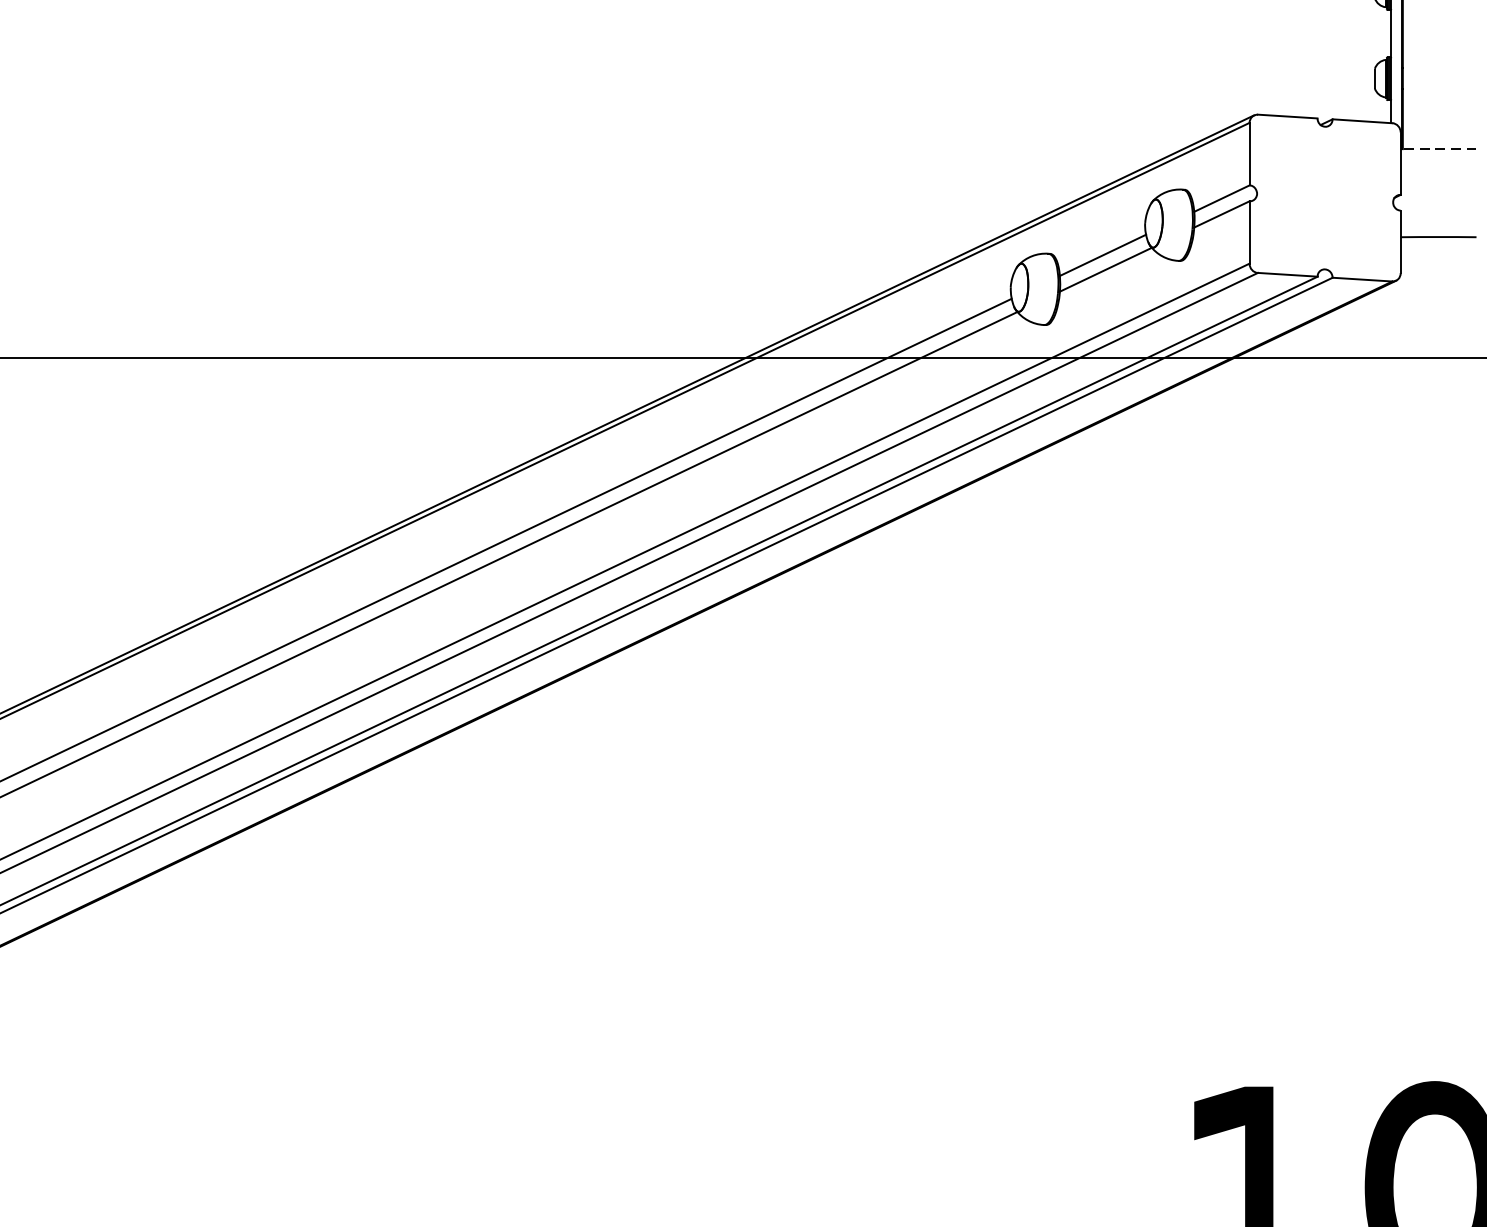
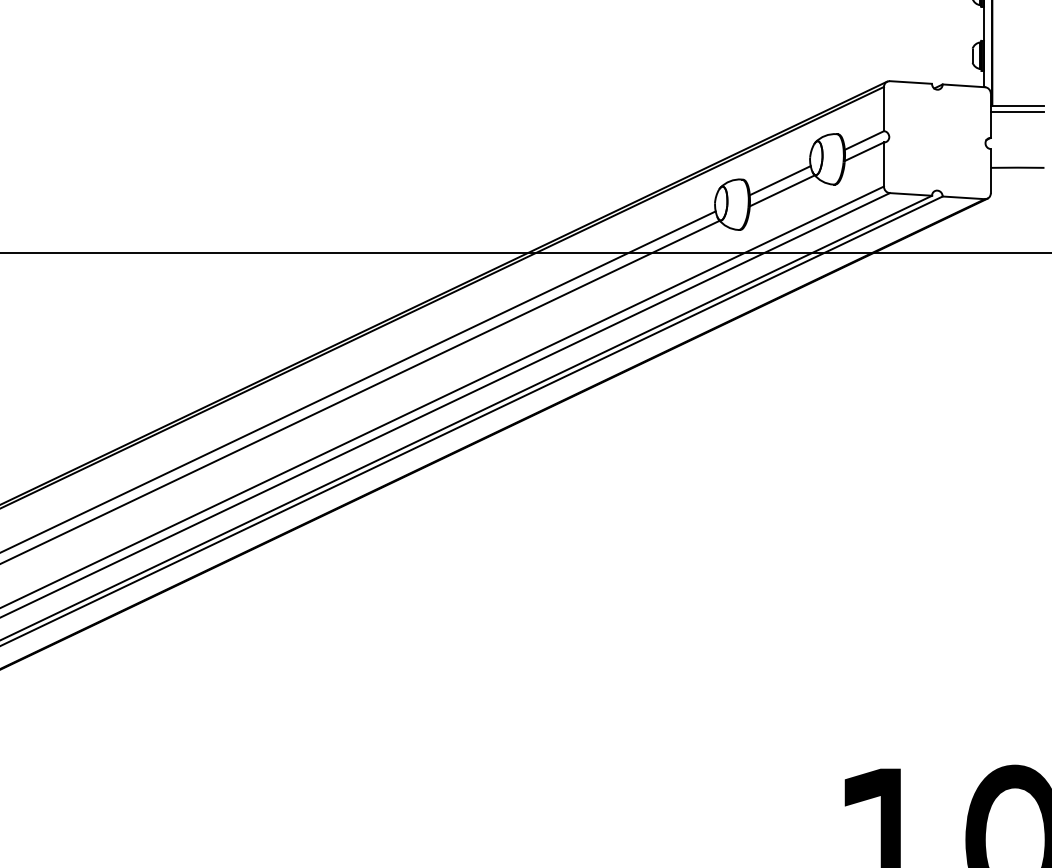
line: (1438, 149) -> (1017, 105), dashed -> solid
line: (1438, 157) -> (1017, 111), added

